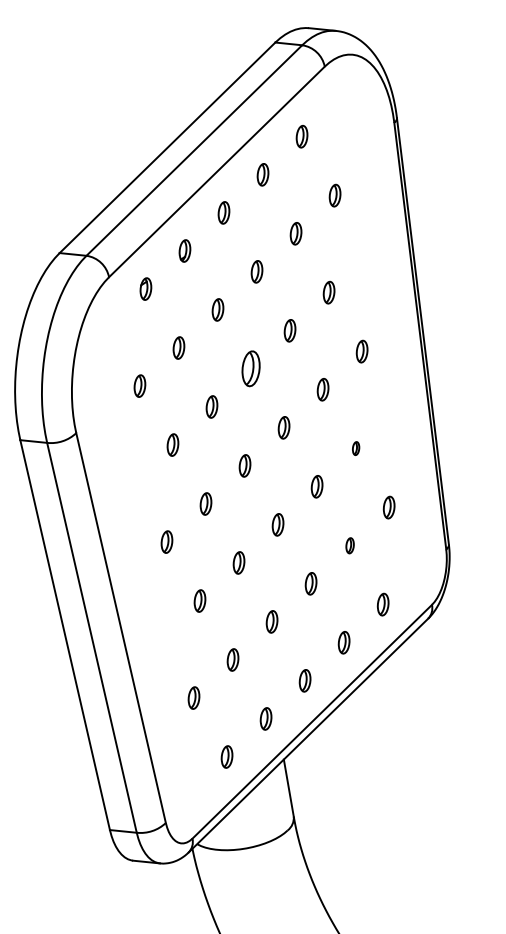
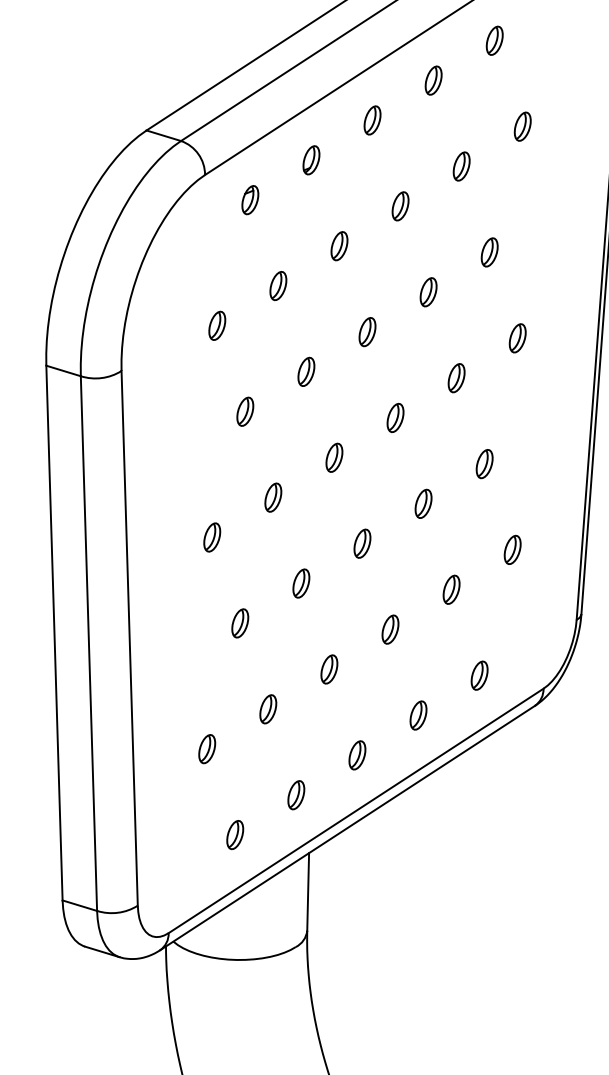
part: (250, 368) -> (366, 331), size x0.62
part: (355, 448) -> (483, 463), size x1.67
part: (349, 545) -> (450, 589), size x1.43

